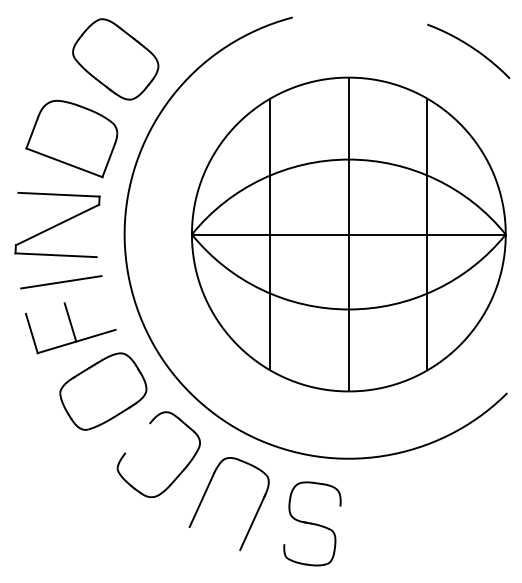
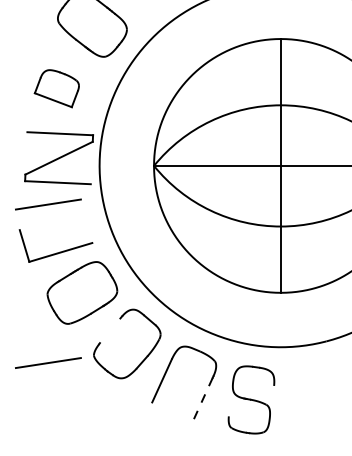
part: (71, 138) -> (56, 88), size x0.6
part: (57, 224) -> (59, 157), moved
line: (270, 234) -> (217, 165), removed
line: (427, 234) -> (344, 165), removed
line: (70, 322) -> (55, 237), removed
line: (61, 478) -> (48, 363), added
line: (252, 523) -> (203, 399), solid -> dashed

